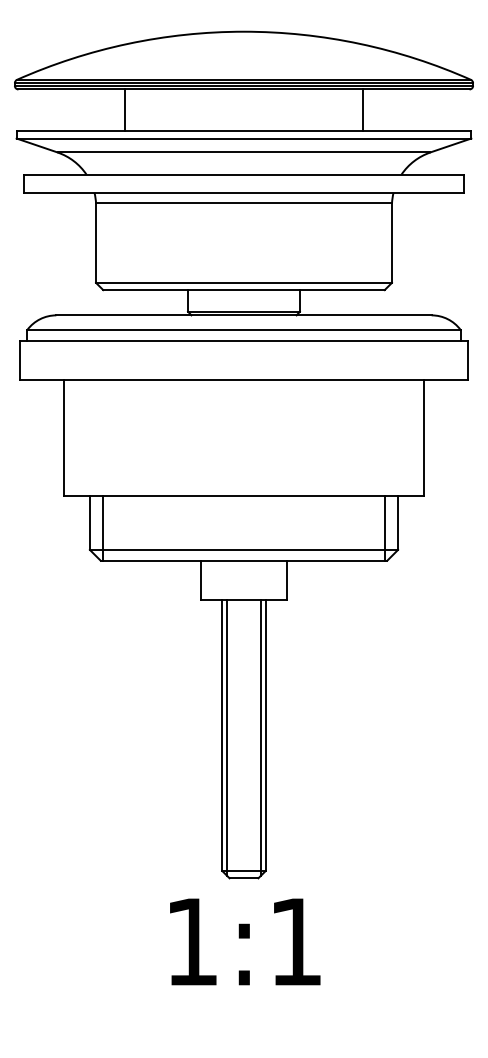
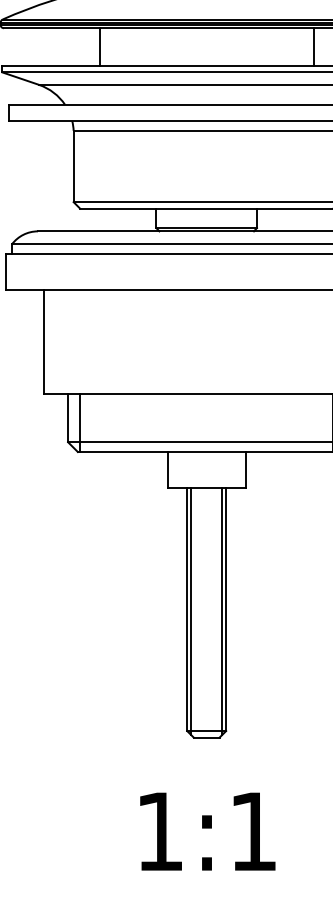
text: (245, 941) -> (208, 831), moved

